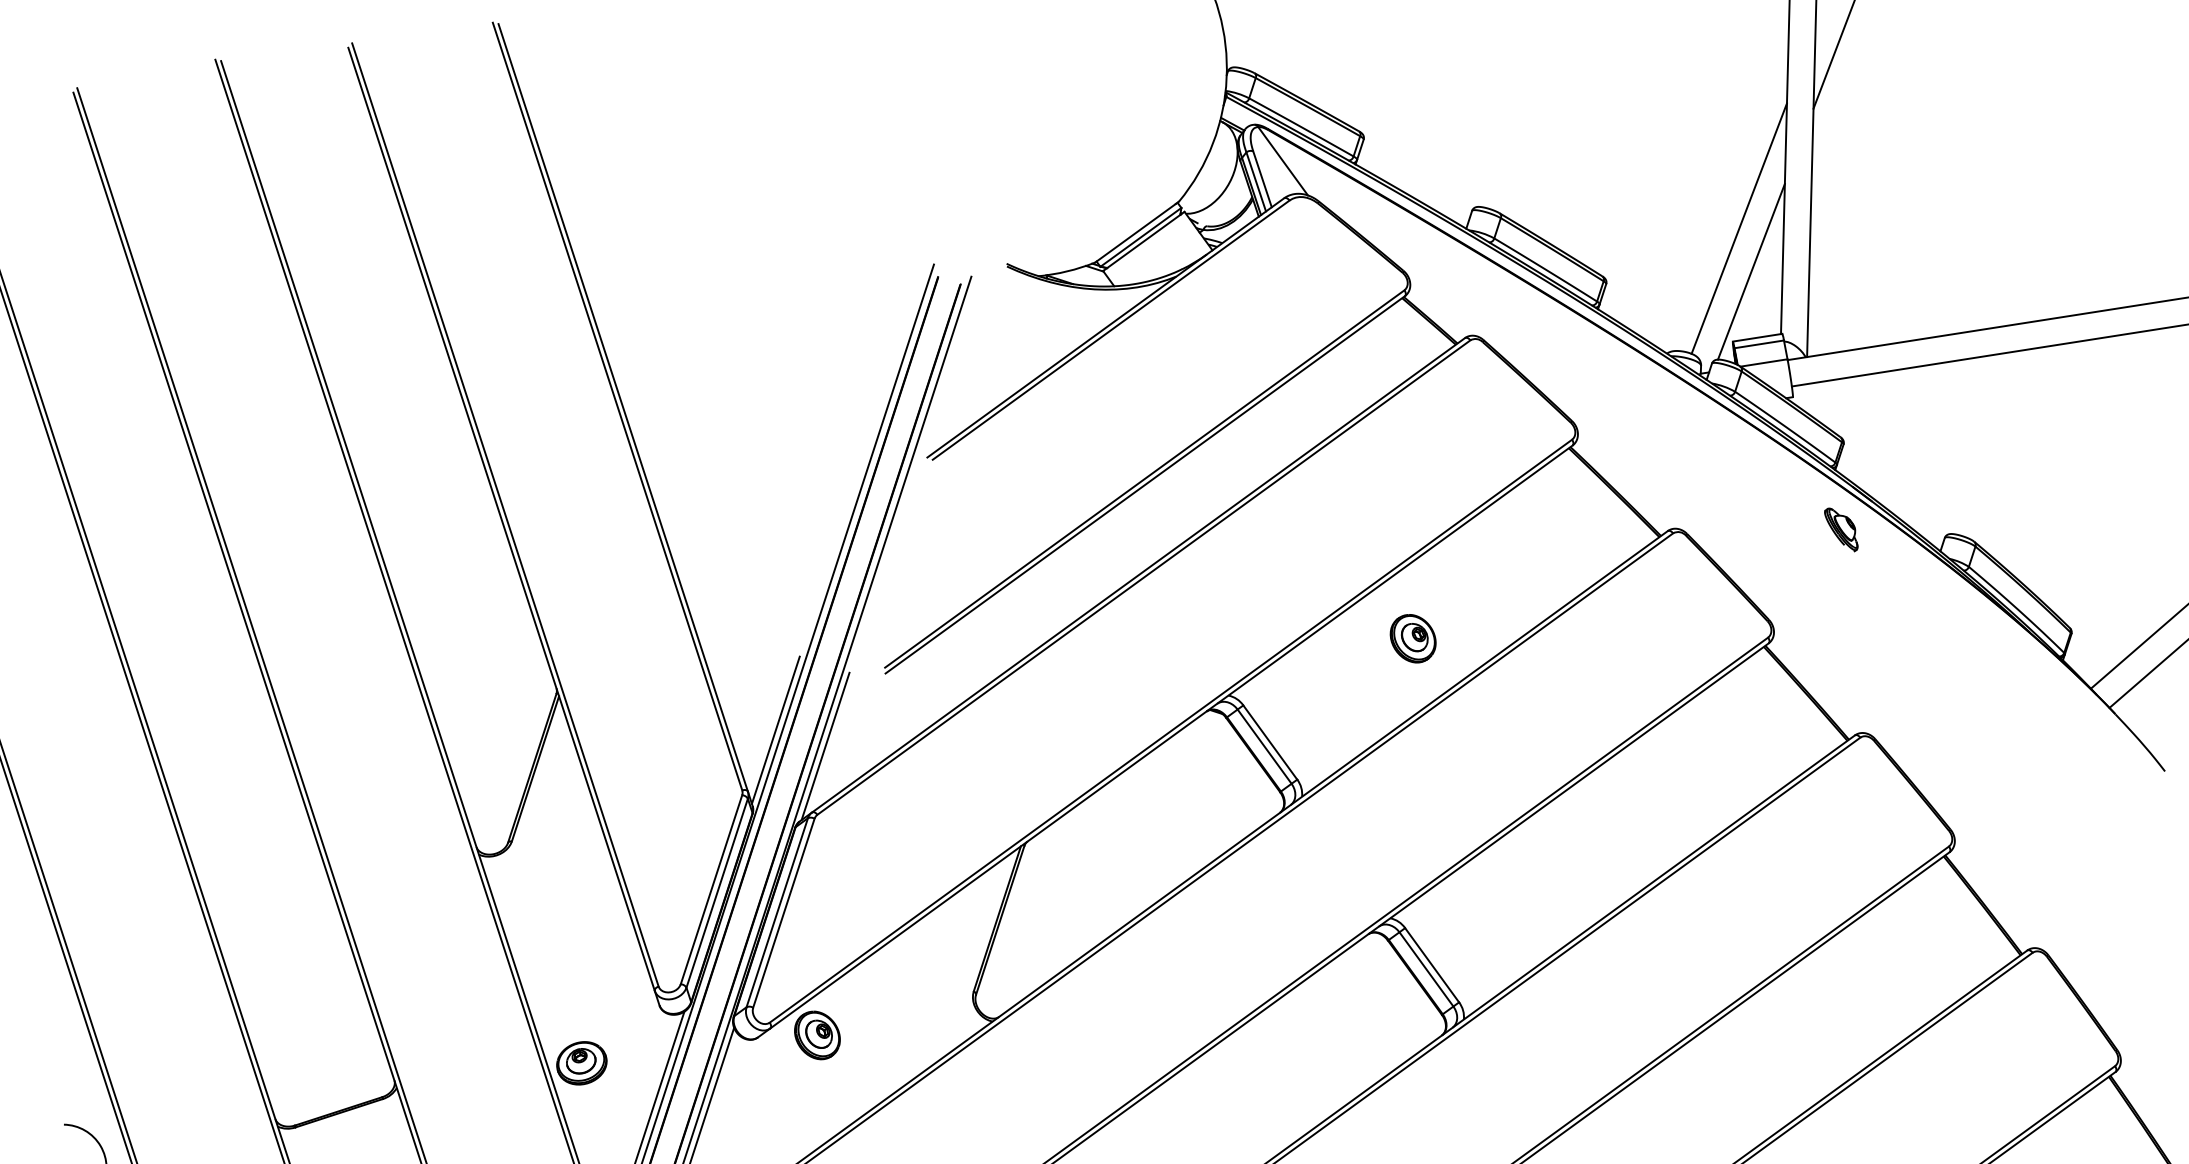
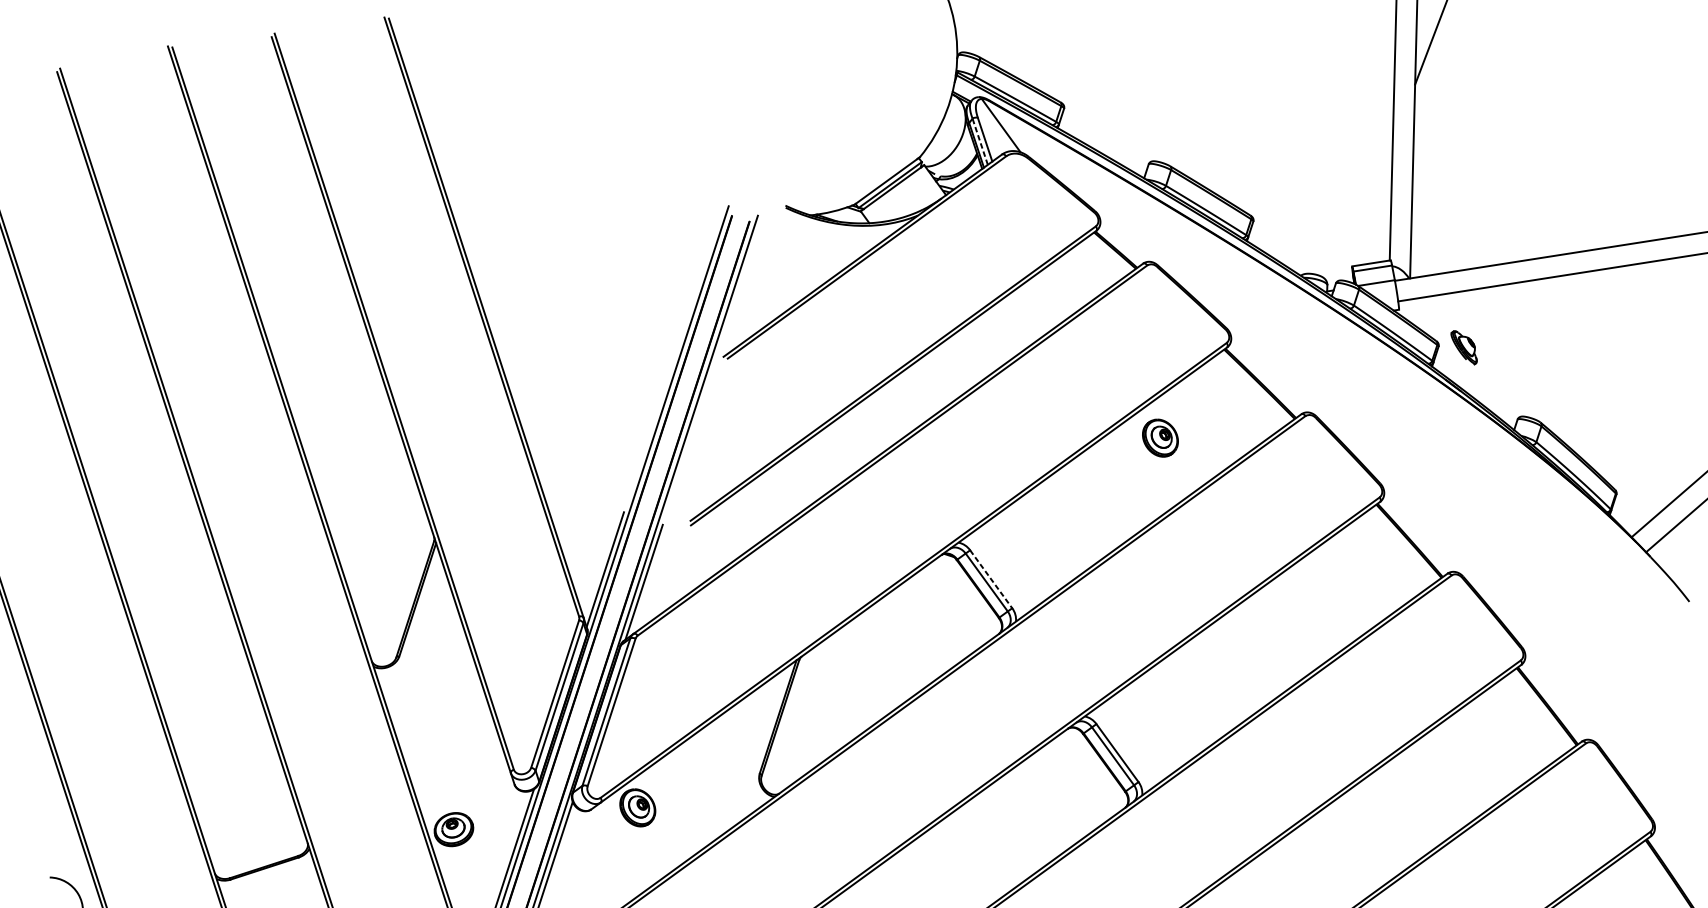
line: (1256, 181) -> (980, 141), solid -> dashed
line: (1738, 228) -> (1356, 178), removed
line: (1751, 271) -> (1366, 211), removed
part: (1841, 529) -> (1464, 347), moved
part: (1412, 638) -> (1159, 438), moved
line: (1270, 742) -> (991, 579), solid -> dashed

